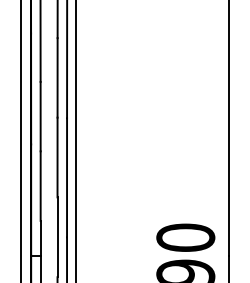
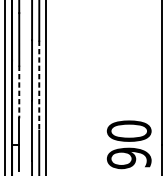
line: (67, 177) -> (39, 85), solid -> dashed
line: (40, 186) -> (19, 92), solid -> dashed

